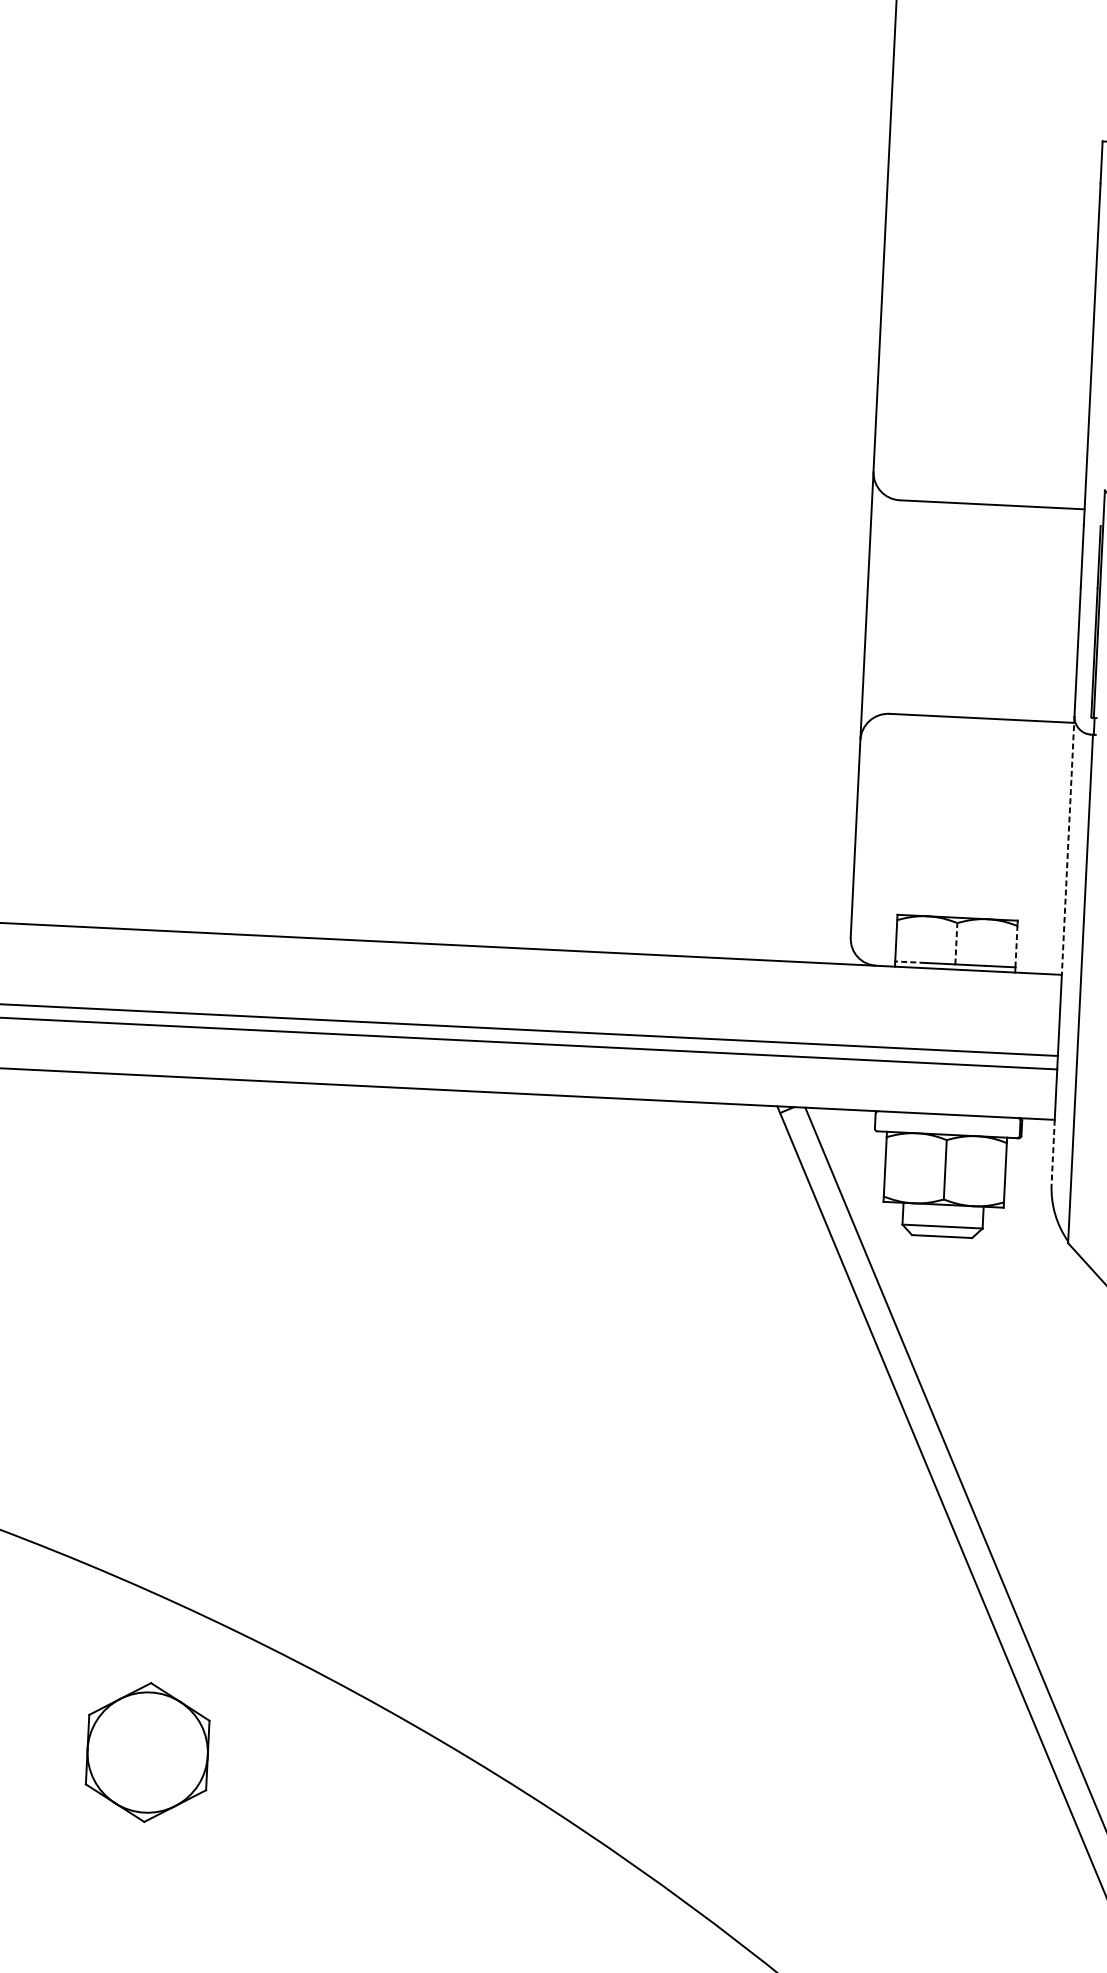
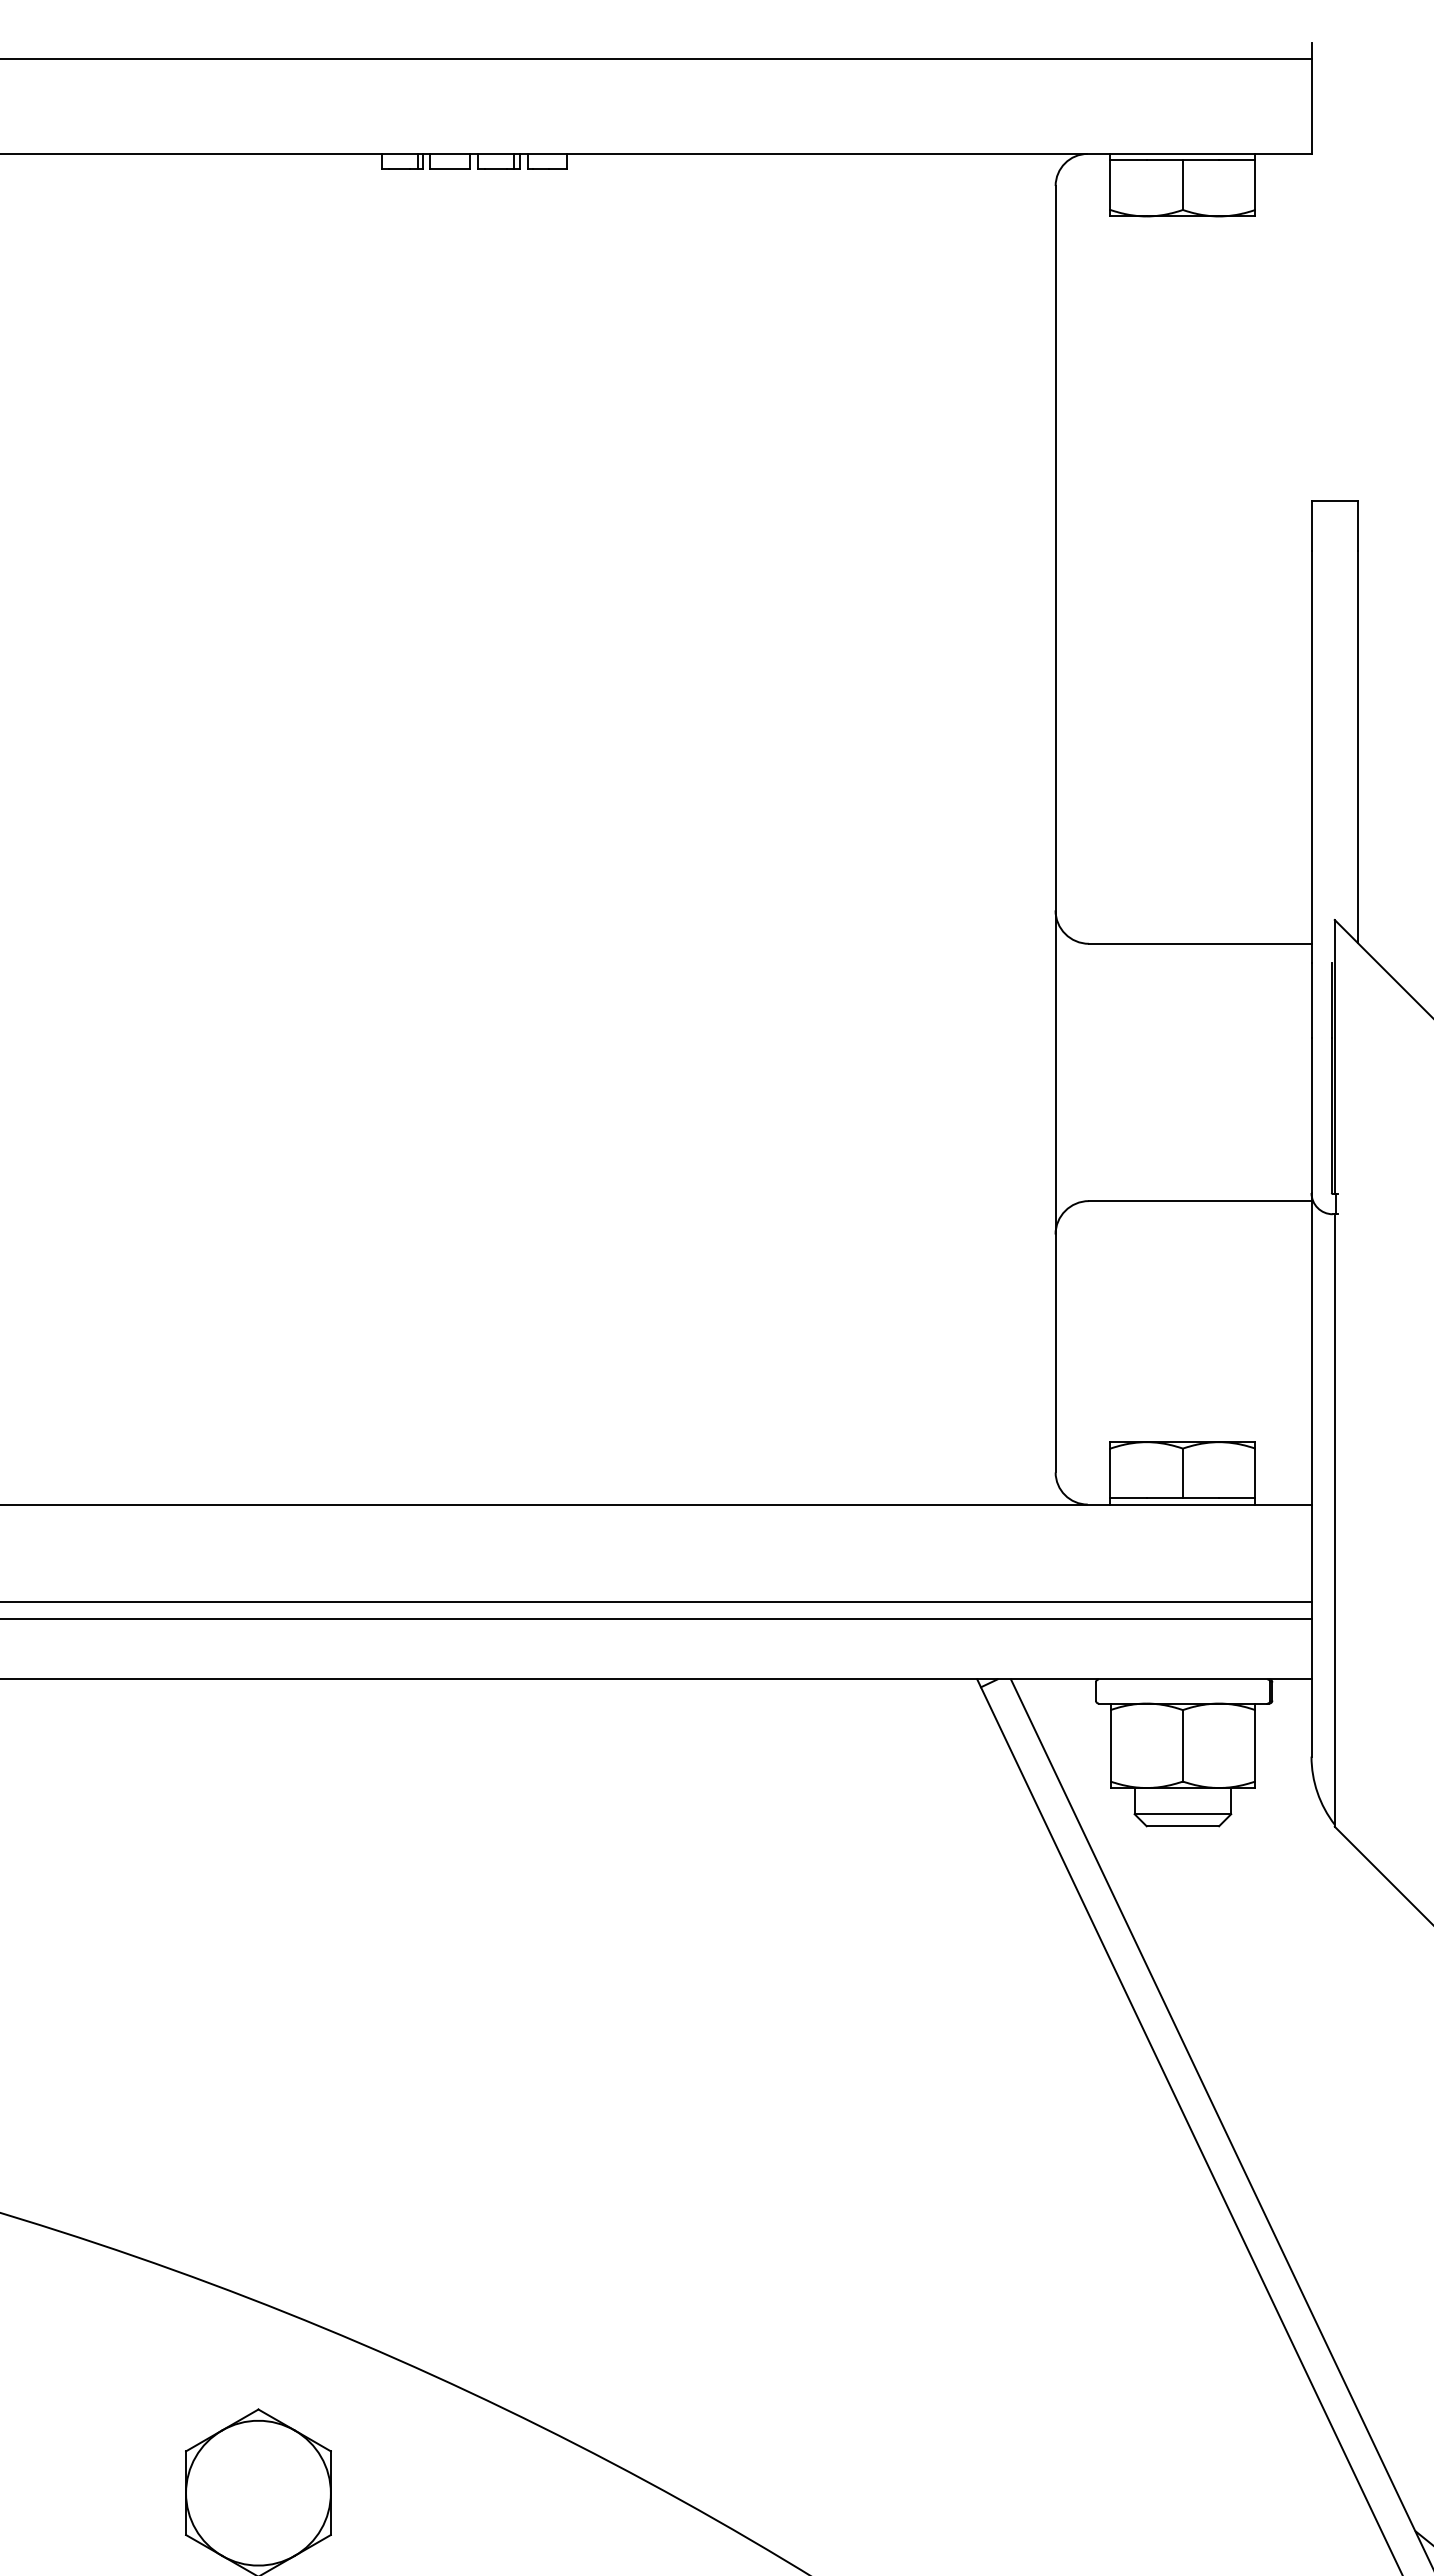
line: (1068, 845) -> (1311, 1348), dashed -> solid
line: (956, 943) -> (1182, 1473), dashed -> solid
line: (1016, 946) -> (1255, 1473), dashed -> solid
line: (910, 962) -> (1128, 1498), dashed -> solid
line: (1053, 1151) -> (1311, 1717), dashed -> solid

